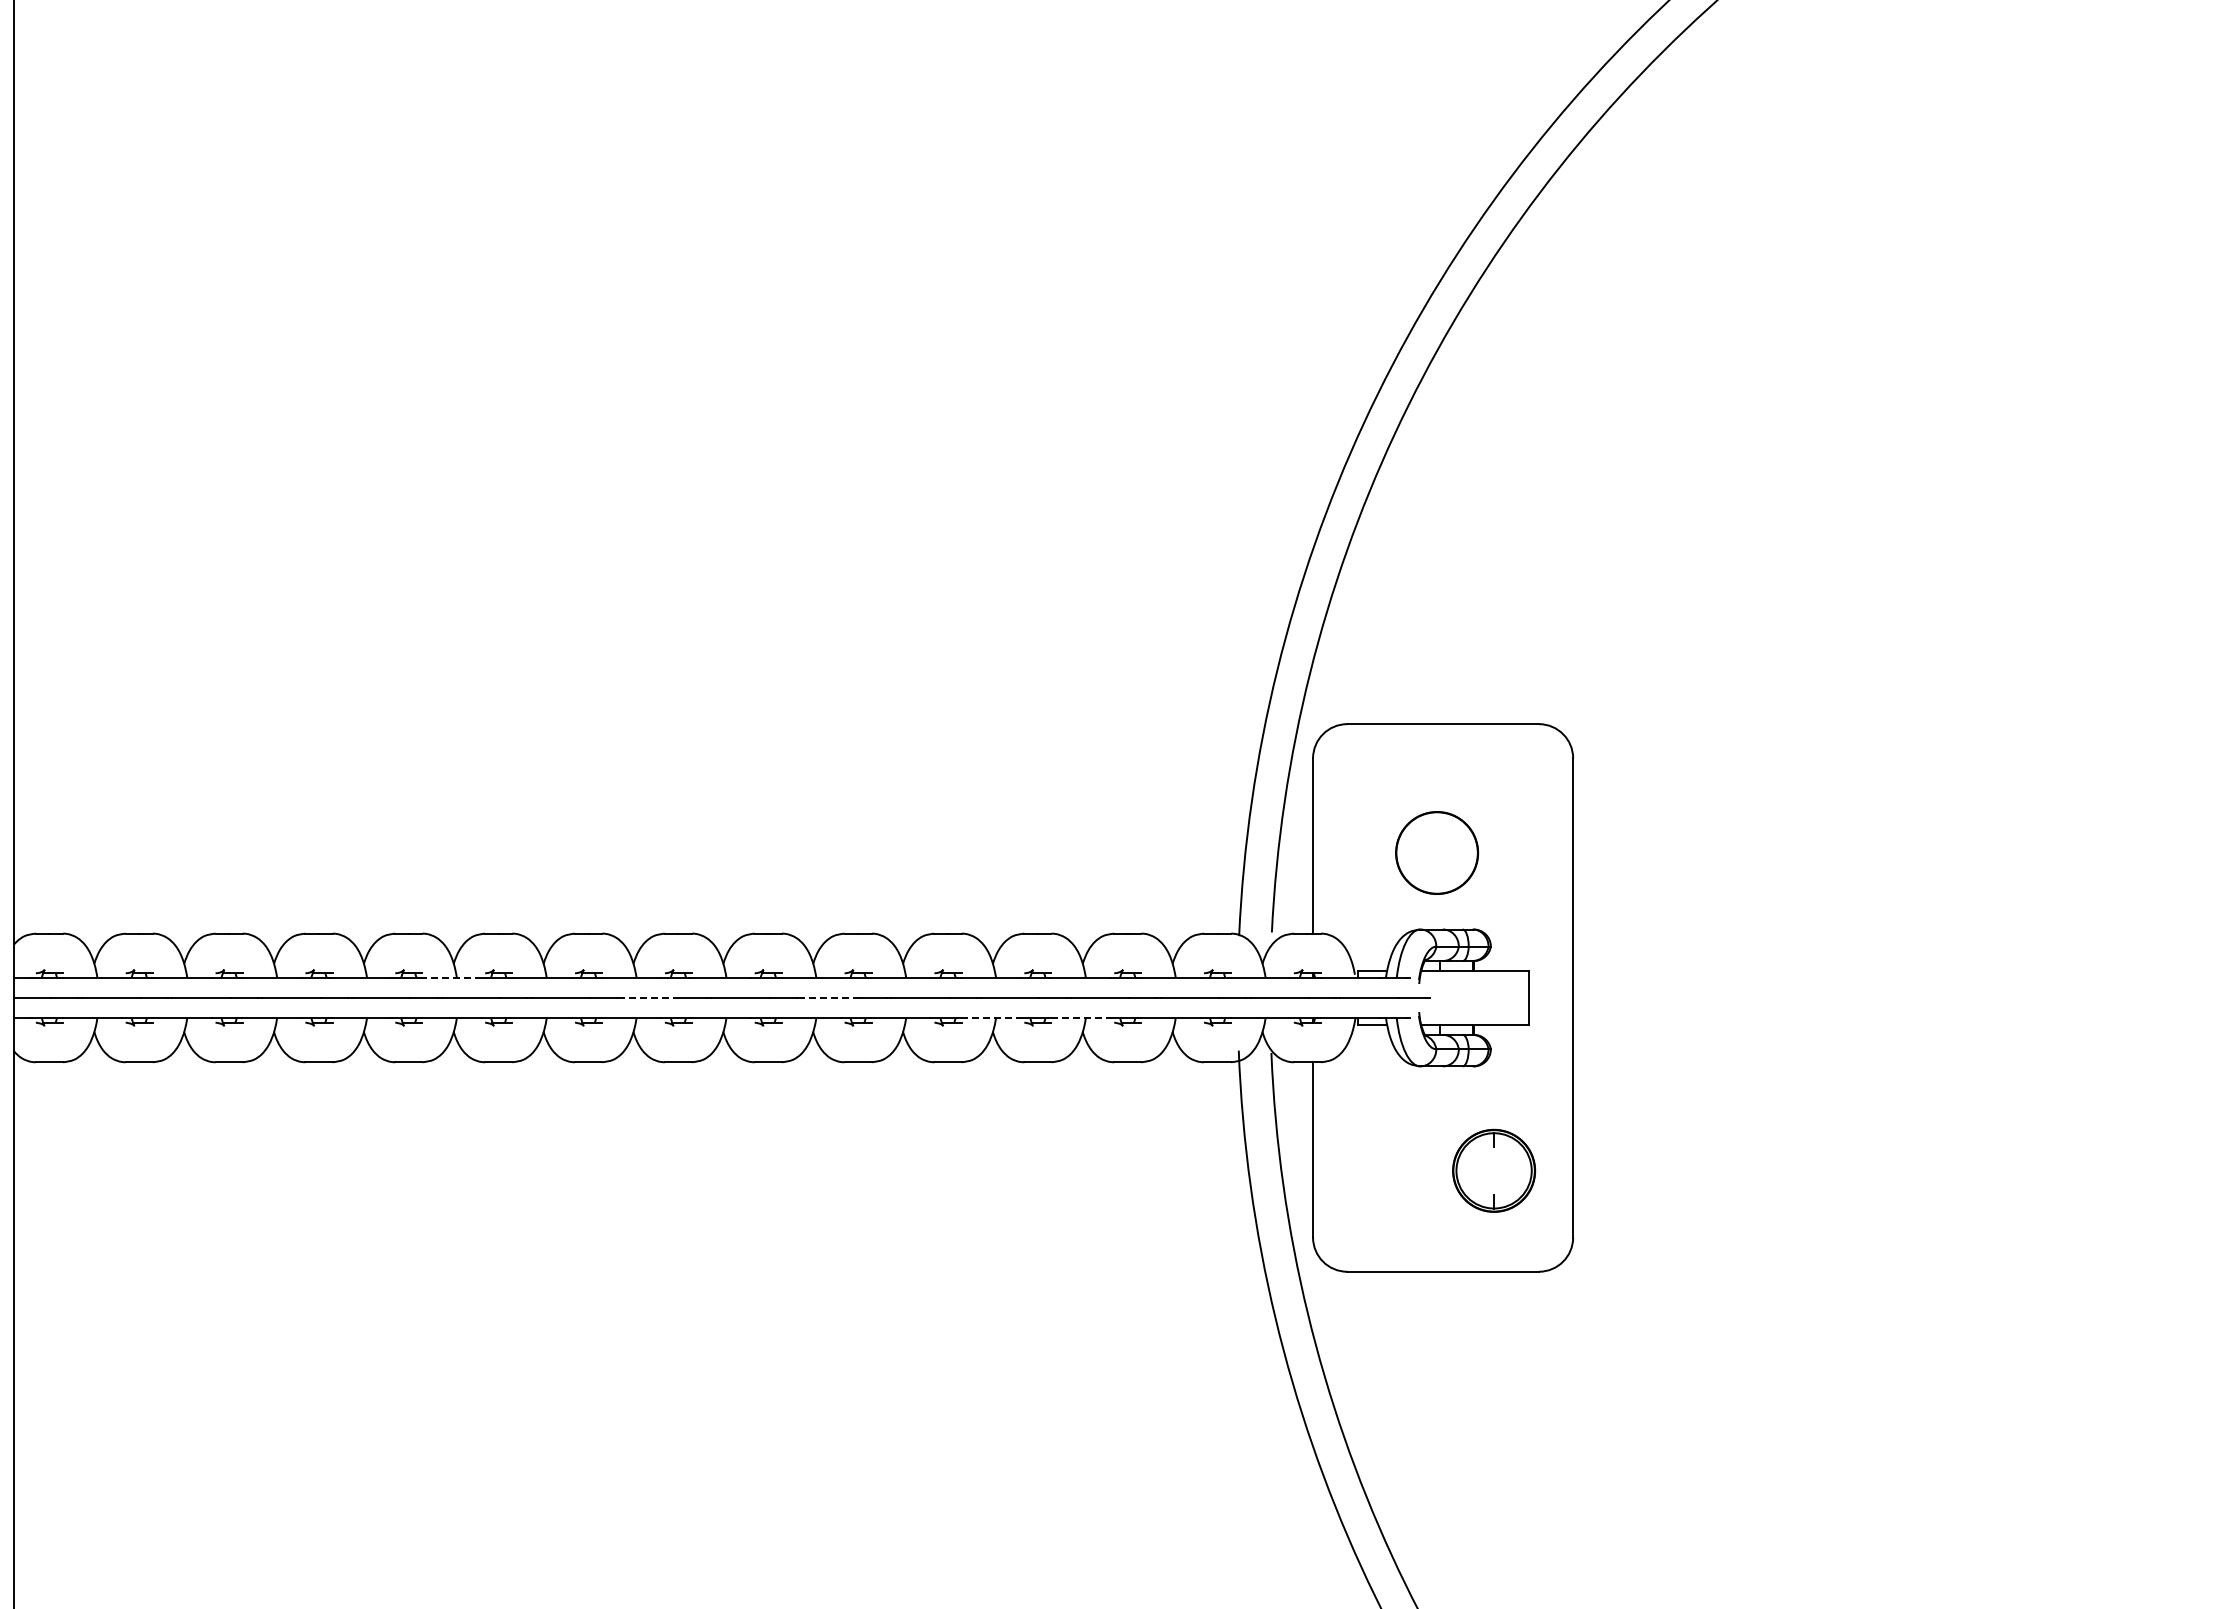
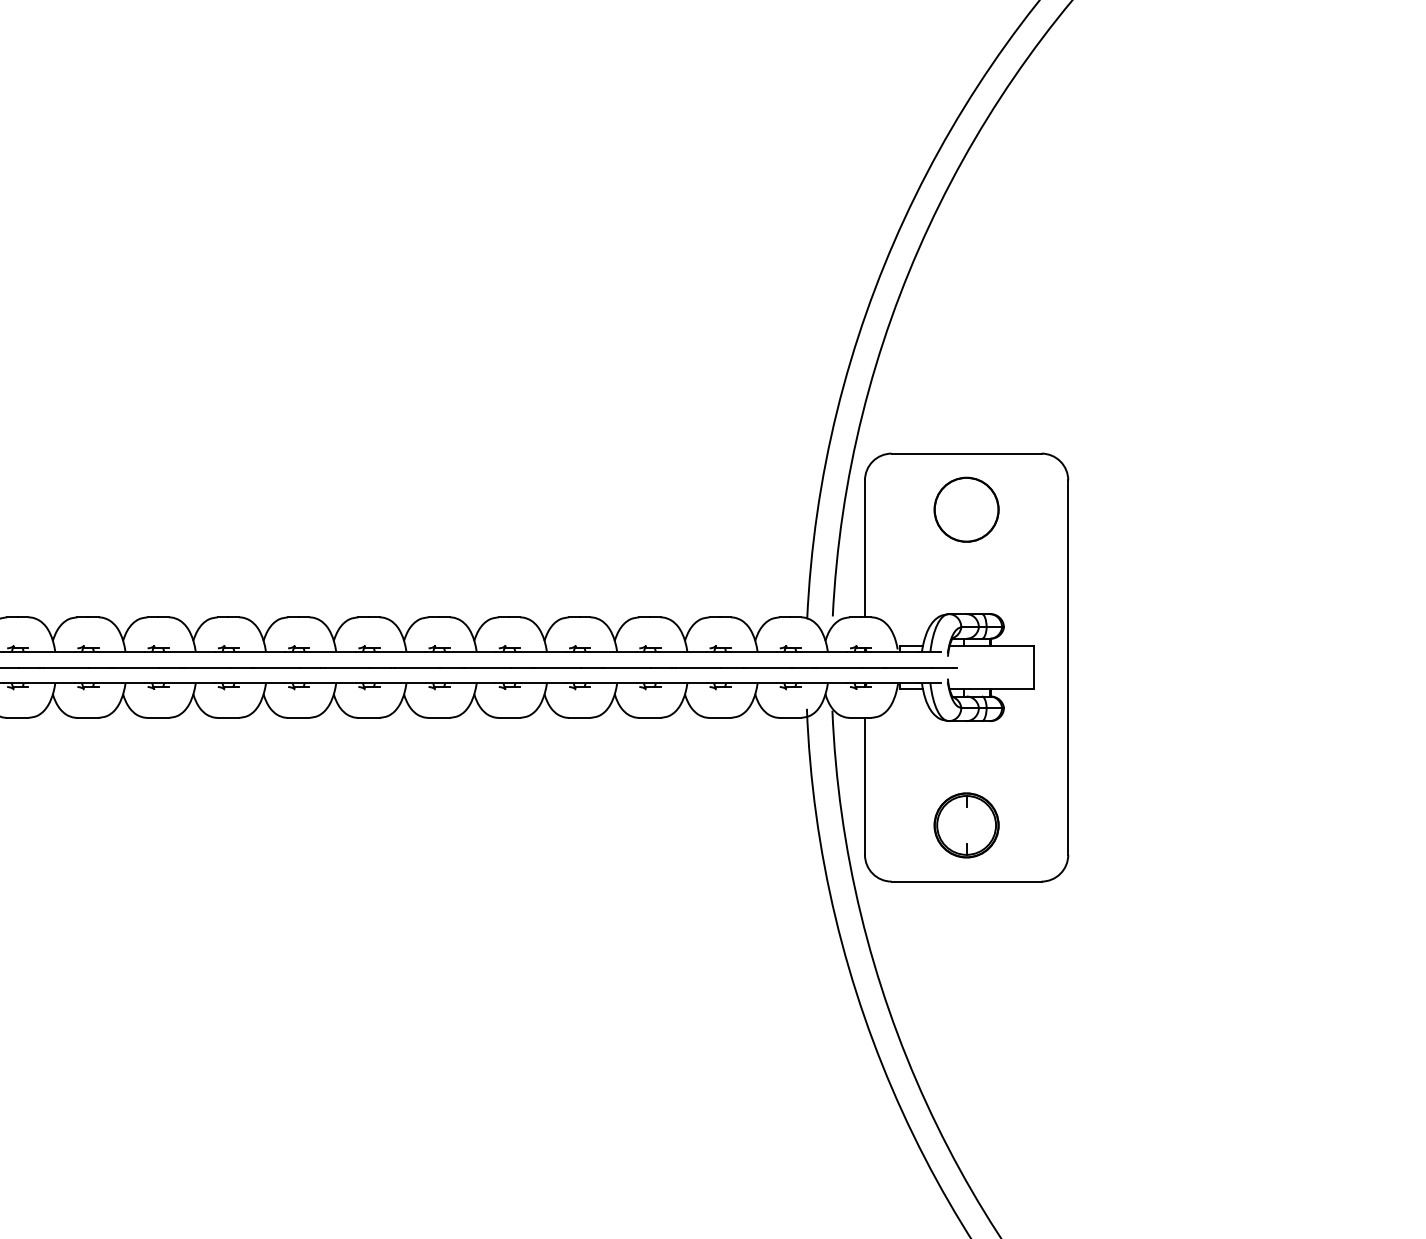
part: (1437, 852) -> (966, 509), moved
line: (451, 978) -> (191, 652), dashed -> solid
line: (650, 997) -> (347, 667), dashed -> solid
line: (830, 997) -> (487, 667), dashed -> solid
line: (991, 1017) -> (613, 682), dashed -> solid
line: (1080, 1017) -> (683, 682), dashed -> solid
part: (1494, 1170) -> (966, 825), moved

